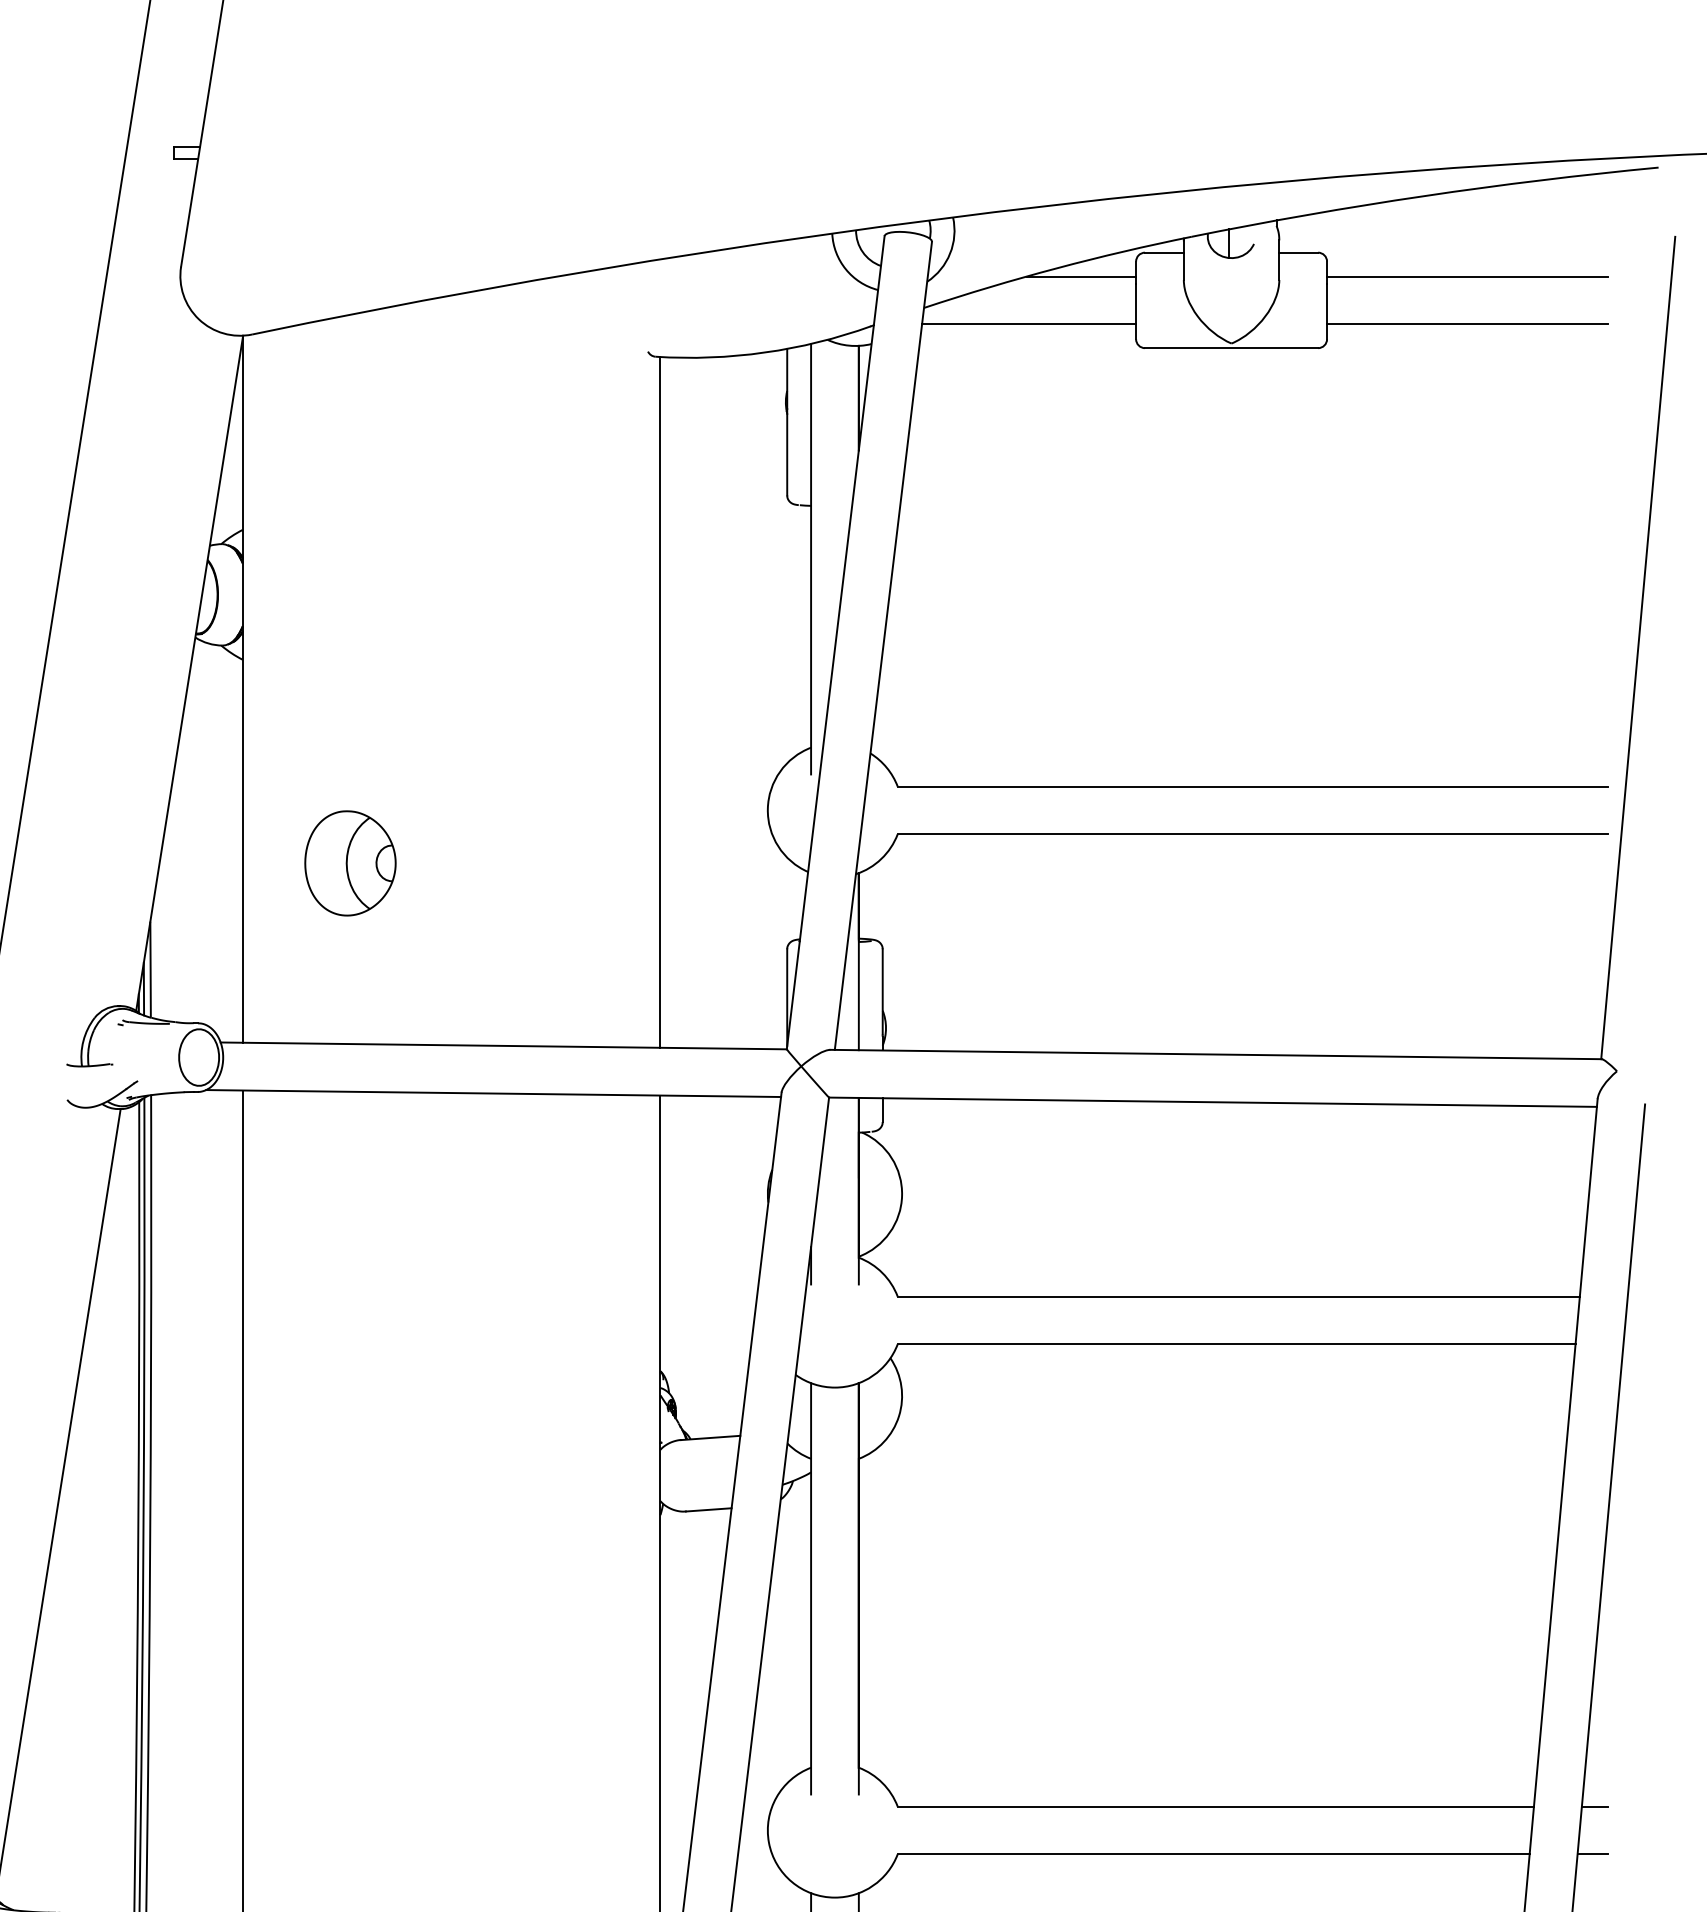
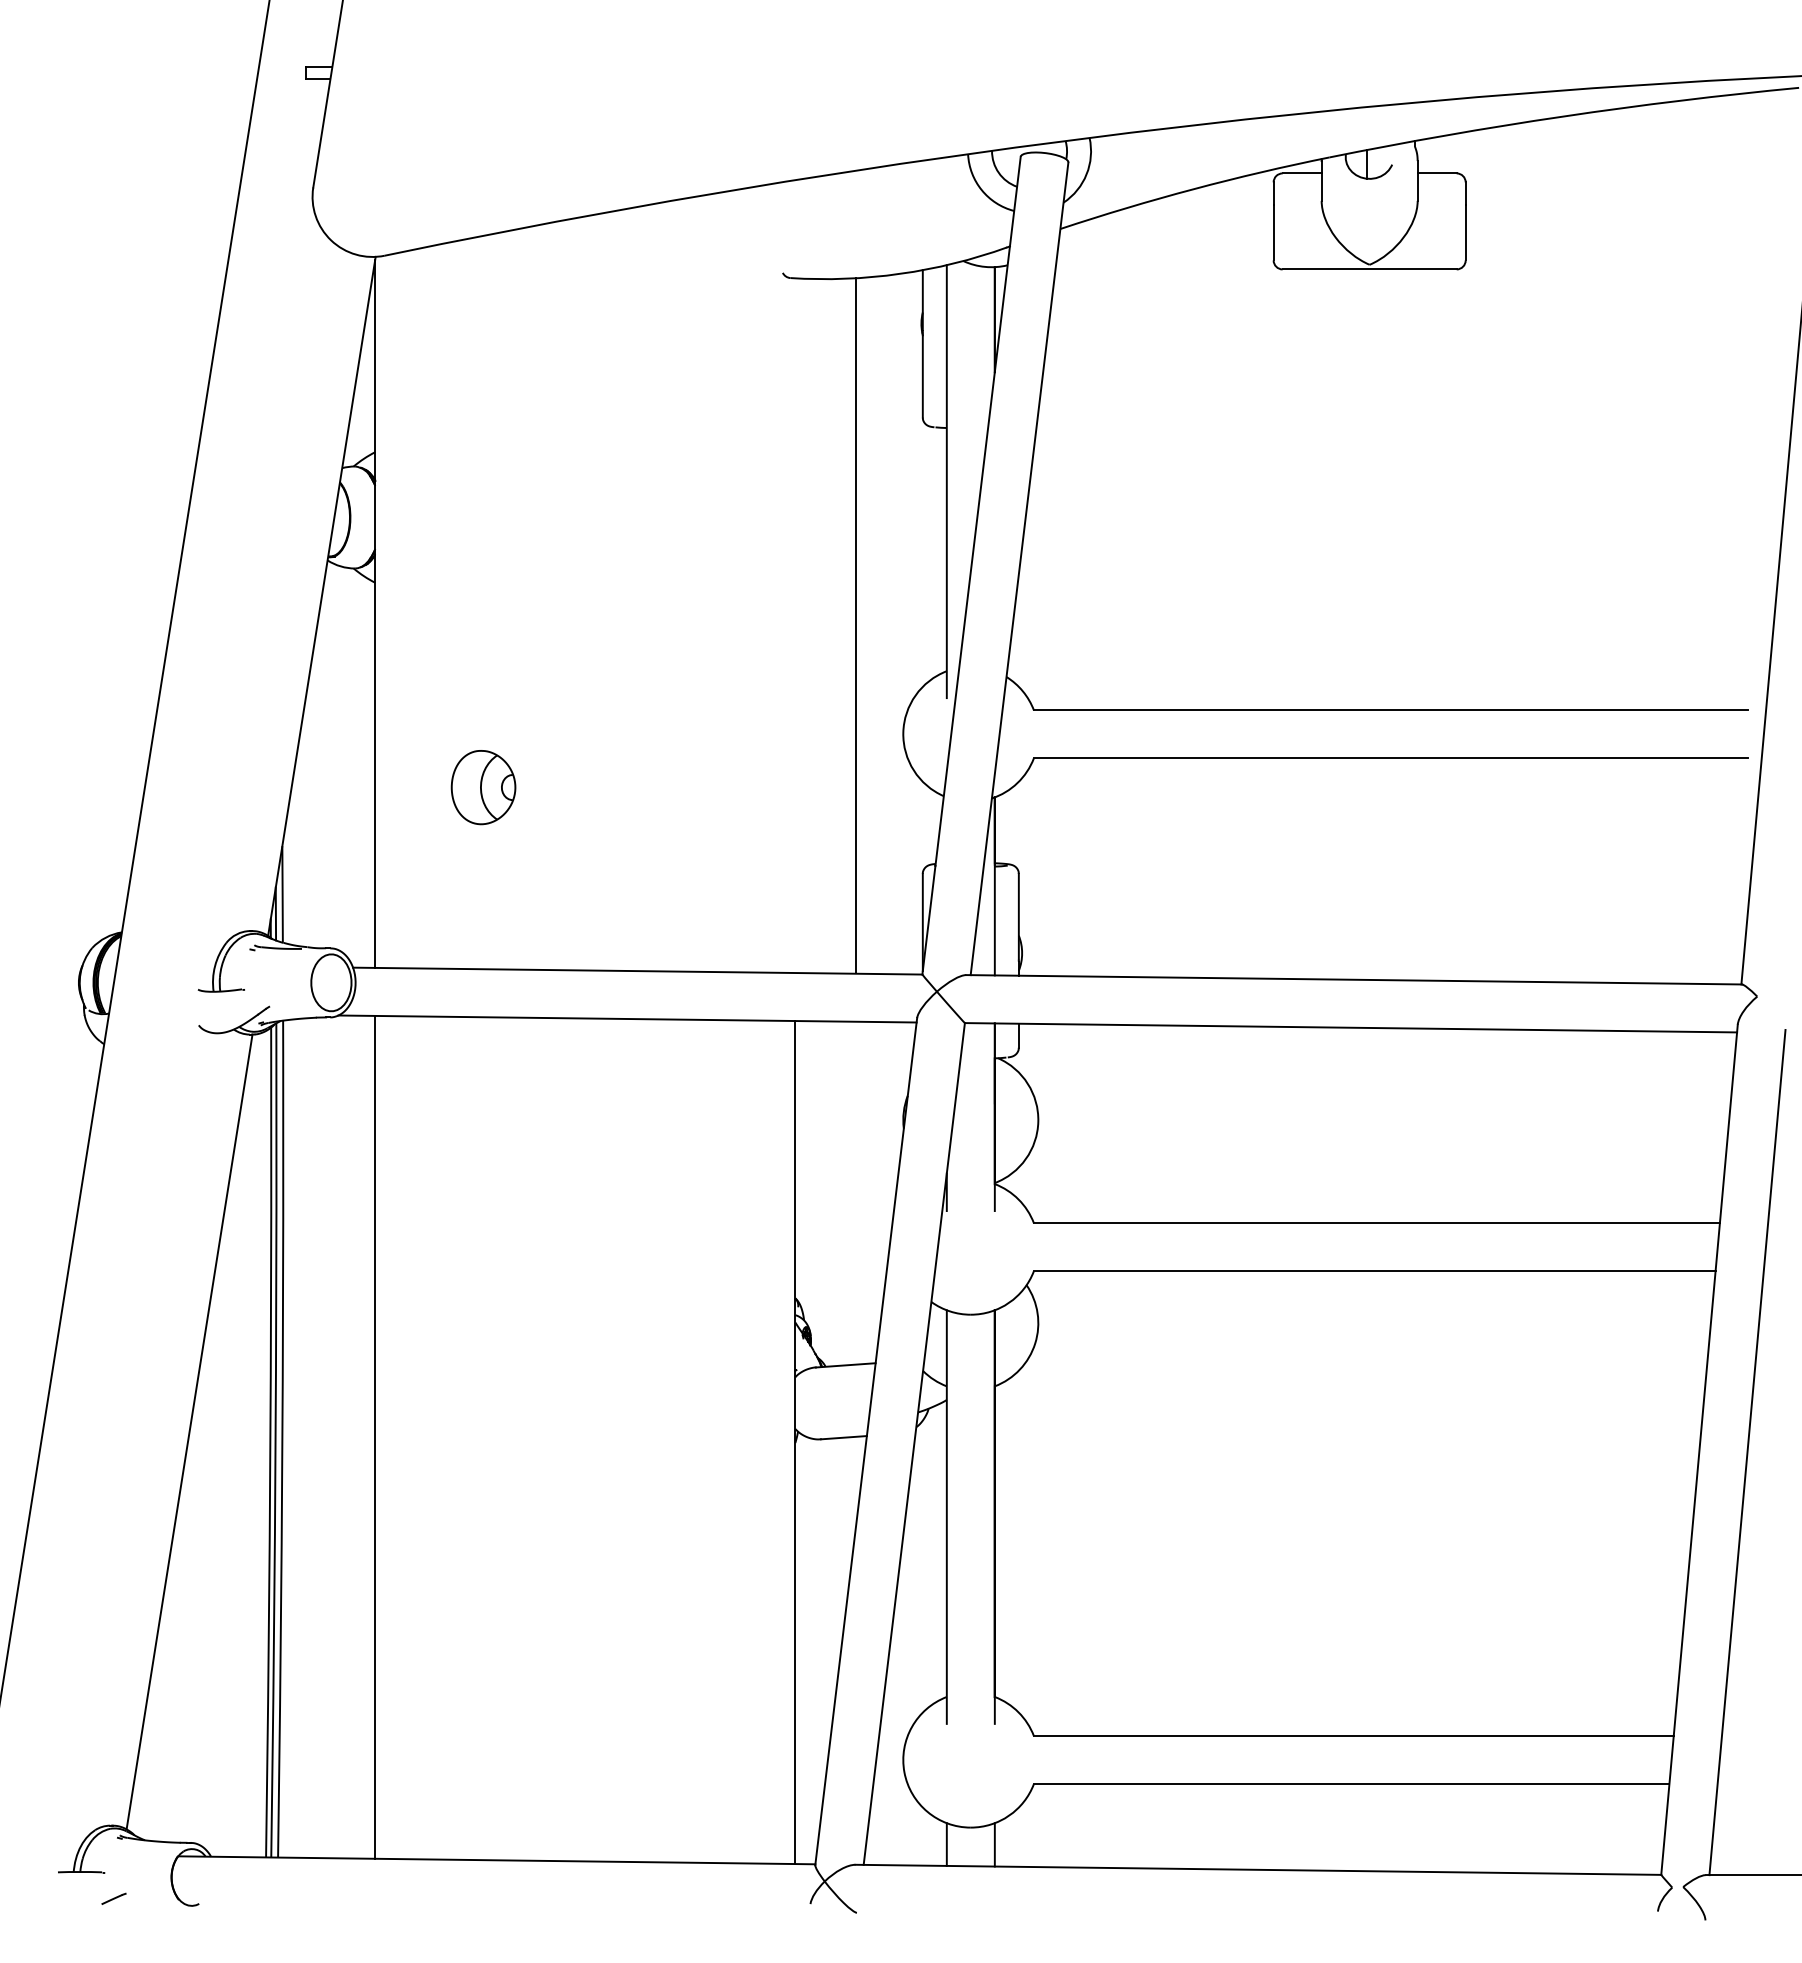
line: (1081, 276) -> (1218, 197), removed
line: (1467, 276) -> (1606, 197), removed
line: (1028, 324) -> (1165, 245), removed
line: (1467, 324) -> (1606, 245), removed
line: (660, 702) -> (856, 625), moved
part: (350, 863) -> (483, 787), size x0.7
line: (1594, 1807) -> (1734, 1736), removed
line: (1592, 1854) -> (1732, 1784), removed

